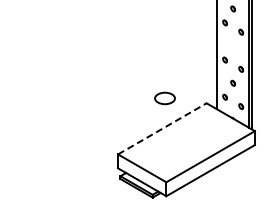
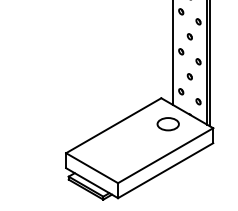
part: (232, 45) -> (189, 36), added
part: (164, 98) -> (167, 124), moved
line: (162, 128) -> (113, 125), dashed -> solid

